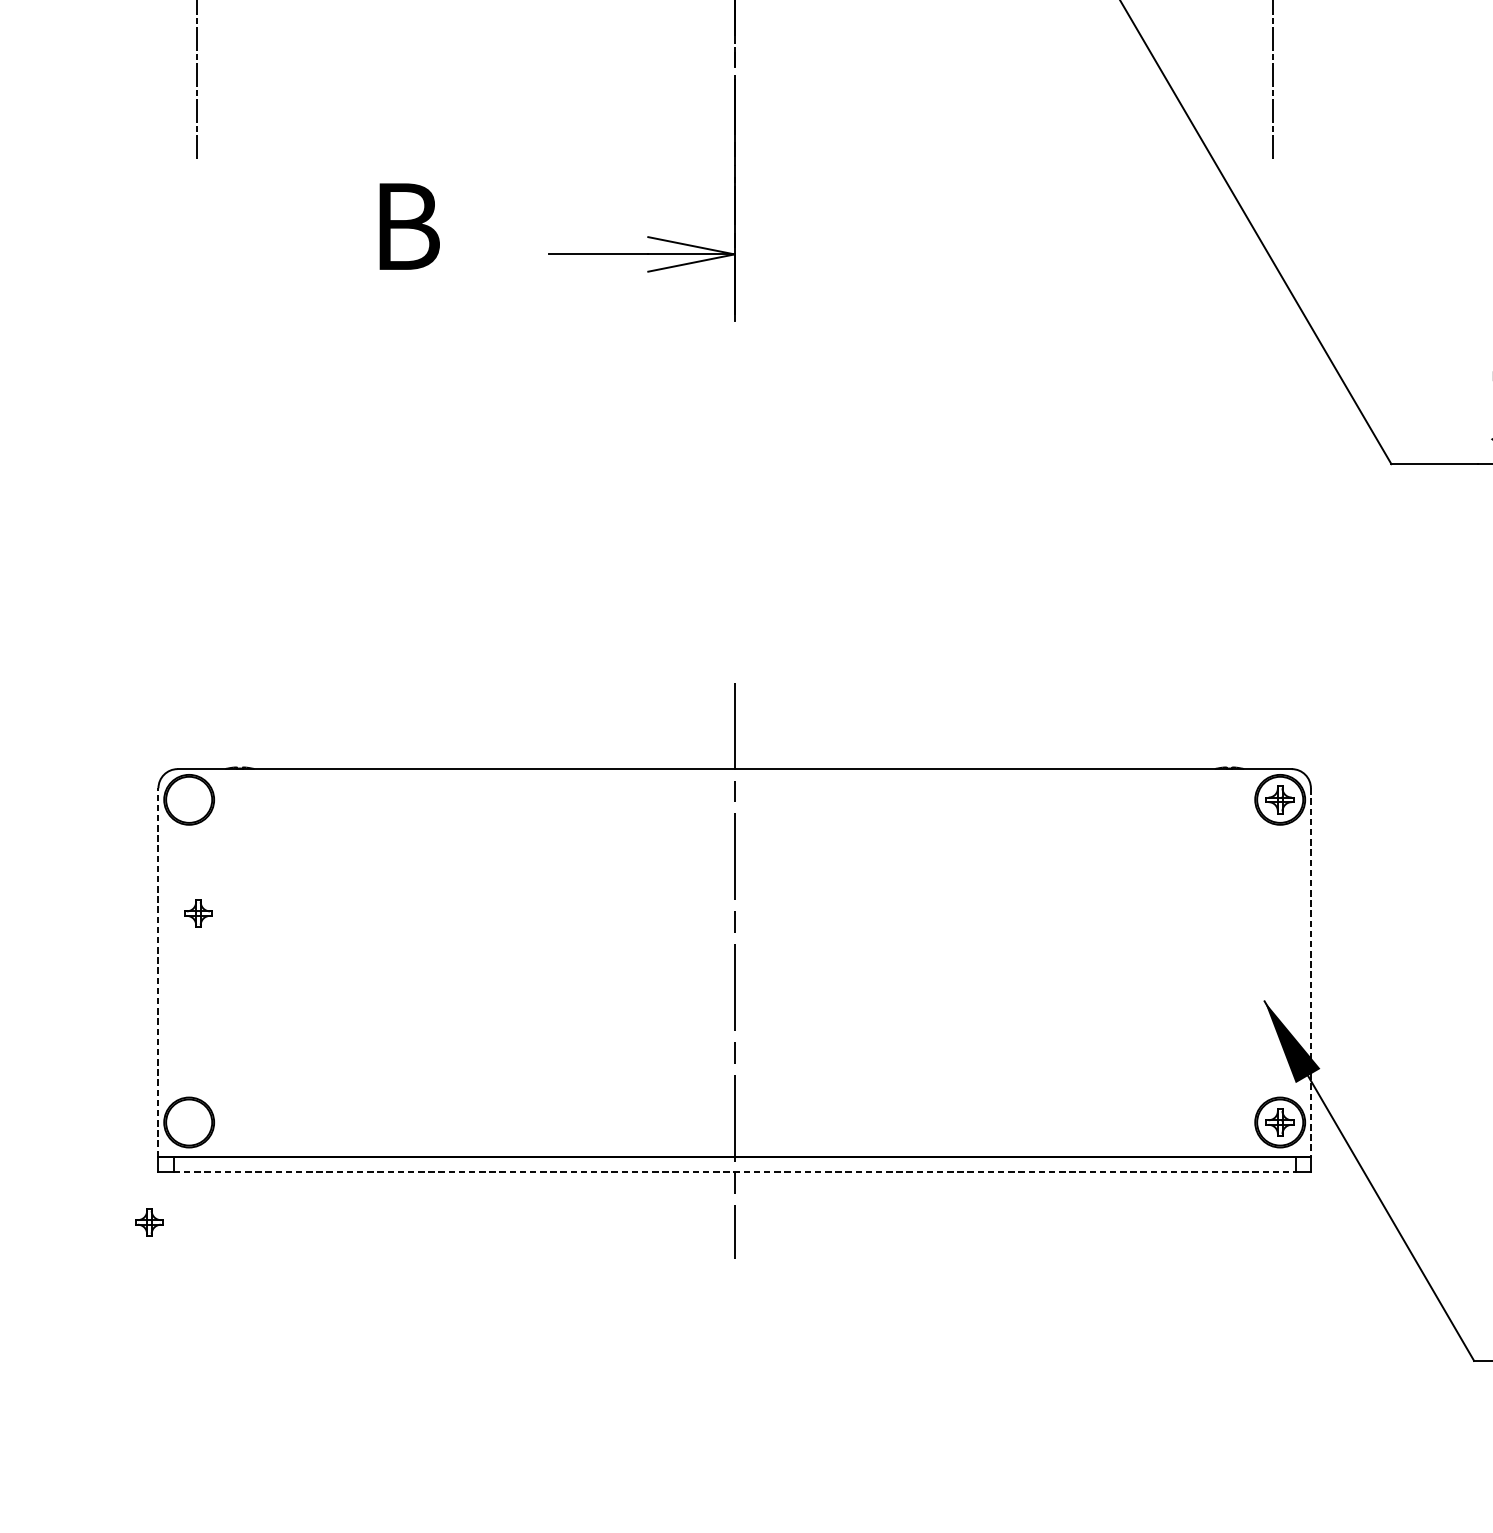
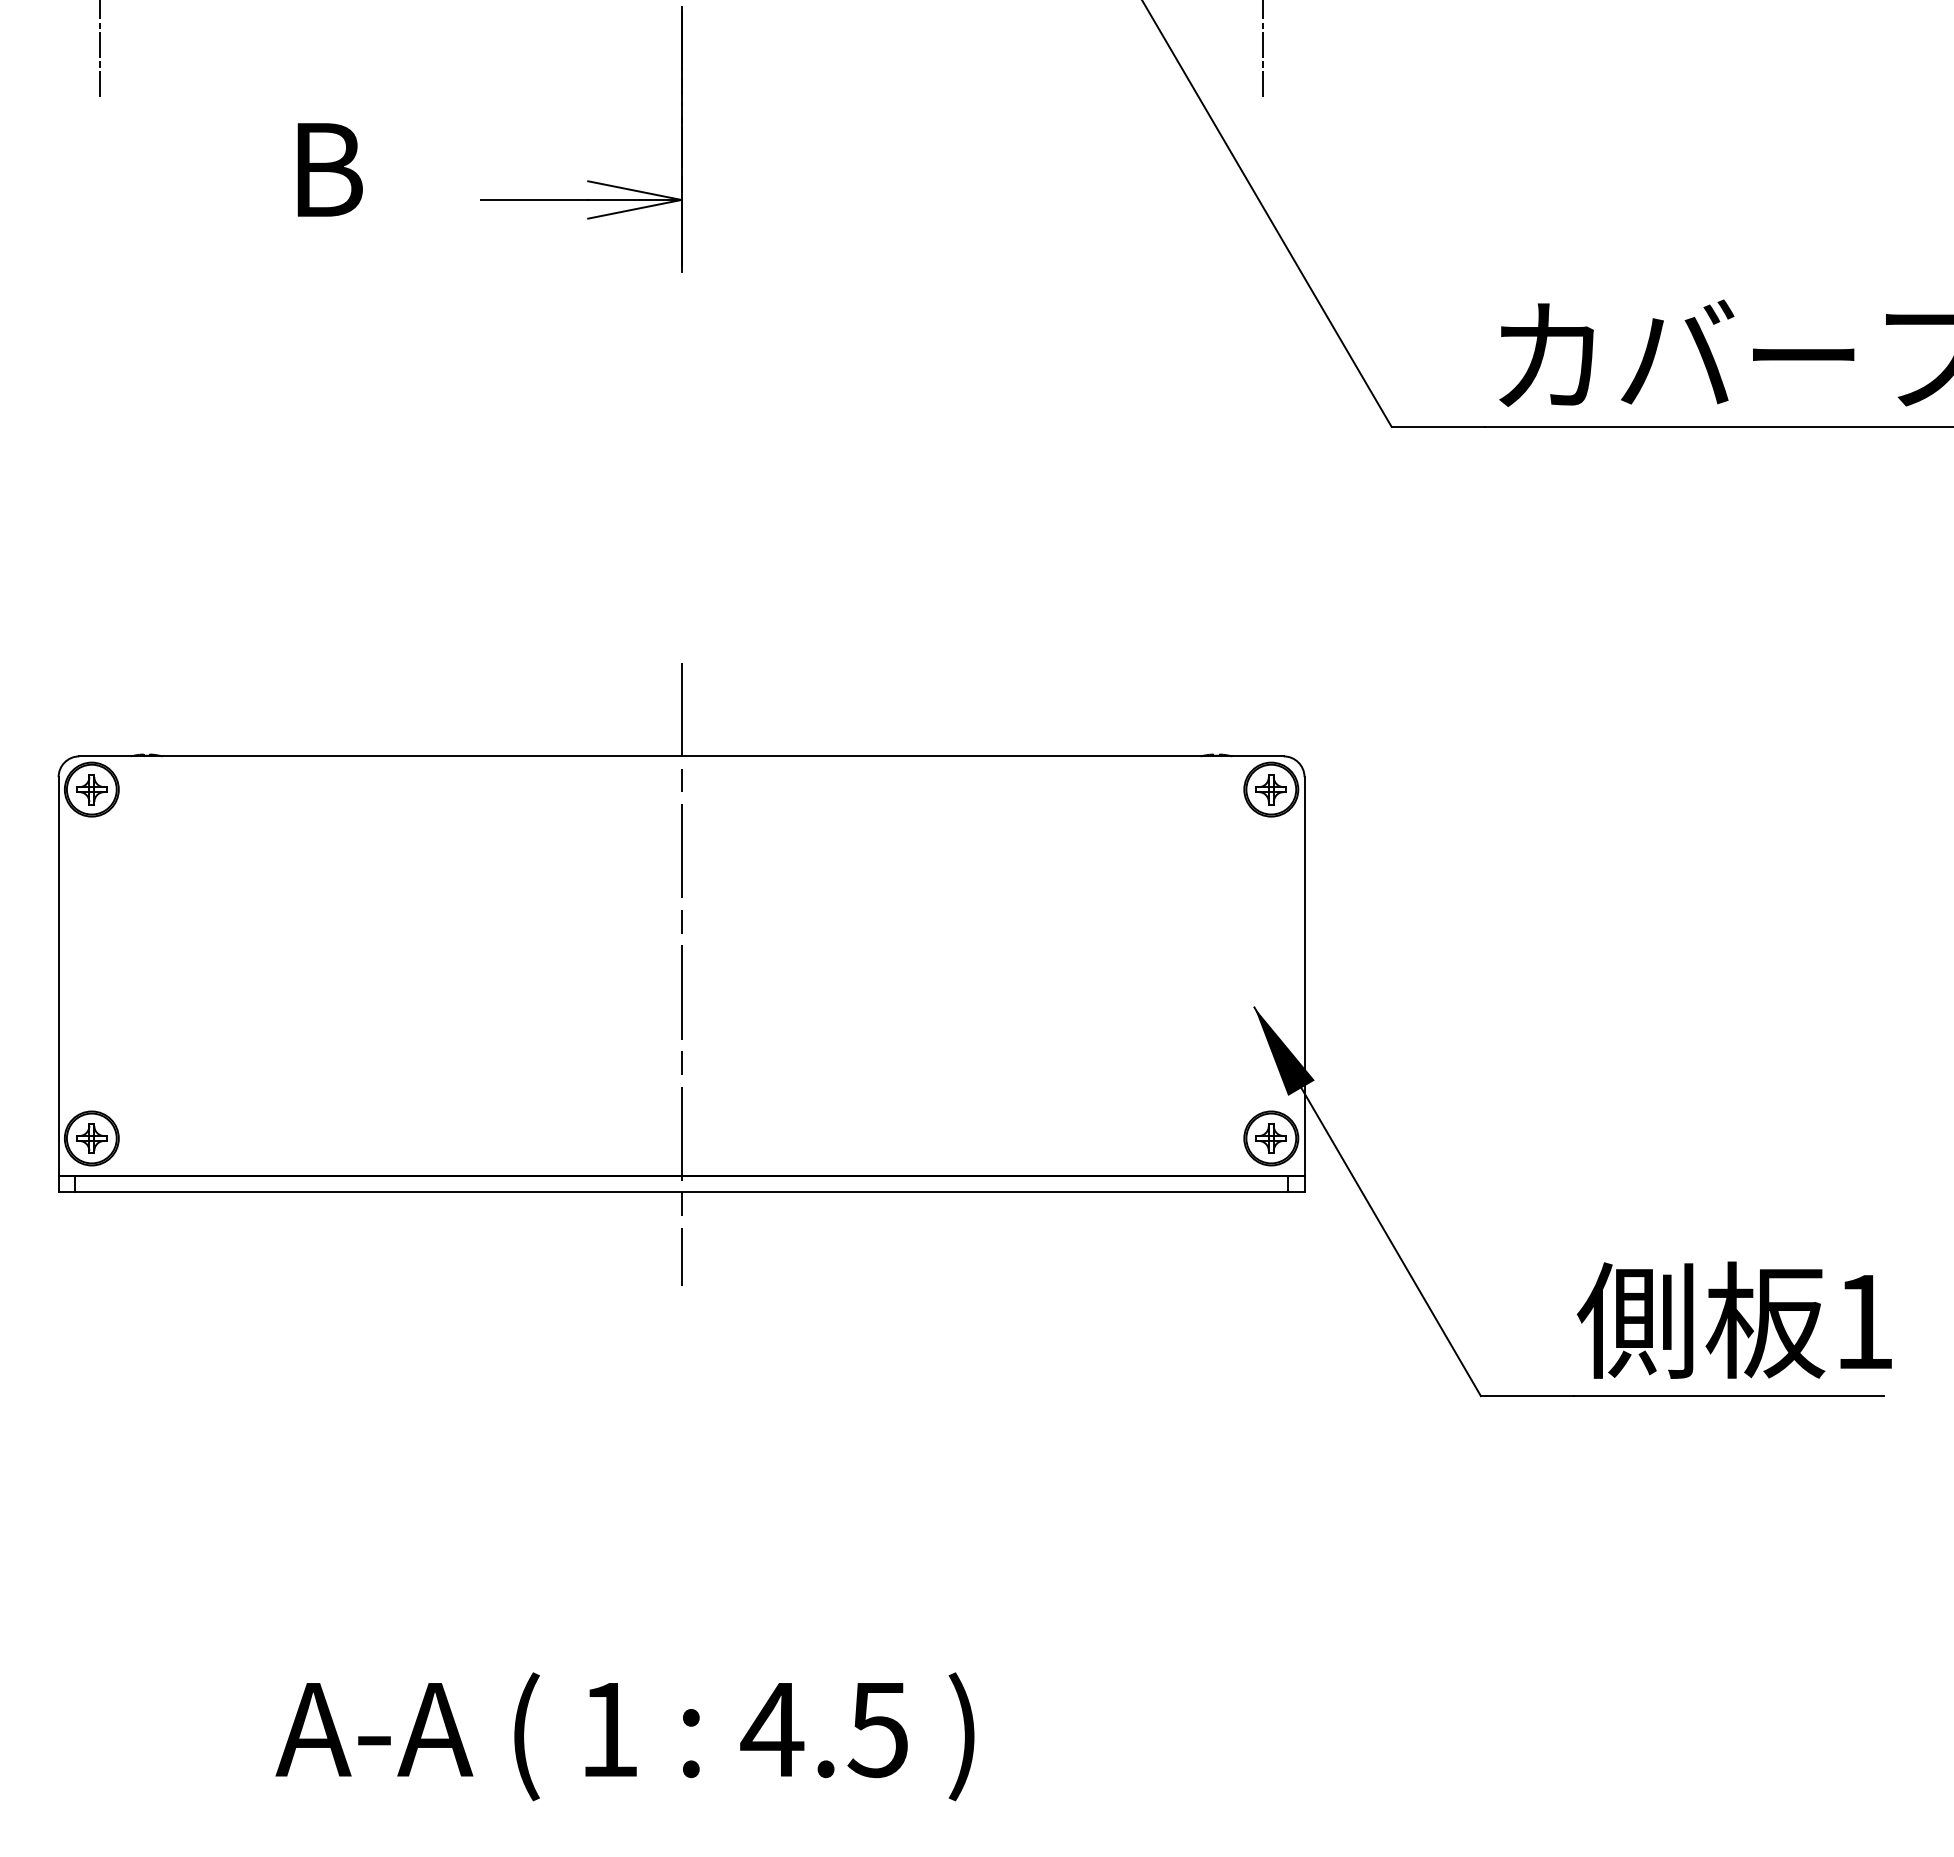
part: (198, 913) -> (91, 789), moved
line: (158, 972) -> (58, 976), dashed -> solid
line: (1310, 973) -> (1304, 977), dashed -> solid
line: (735, 1172) -> (682, 1192), dashed -> solid
part: (149, 1222) -> (91, 1138), moved

